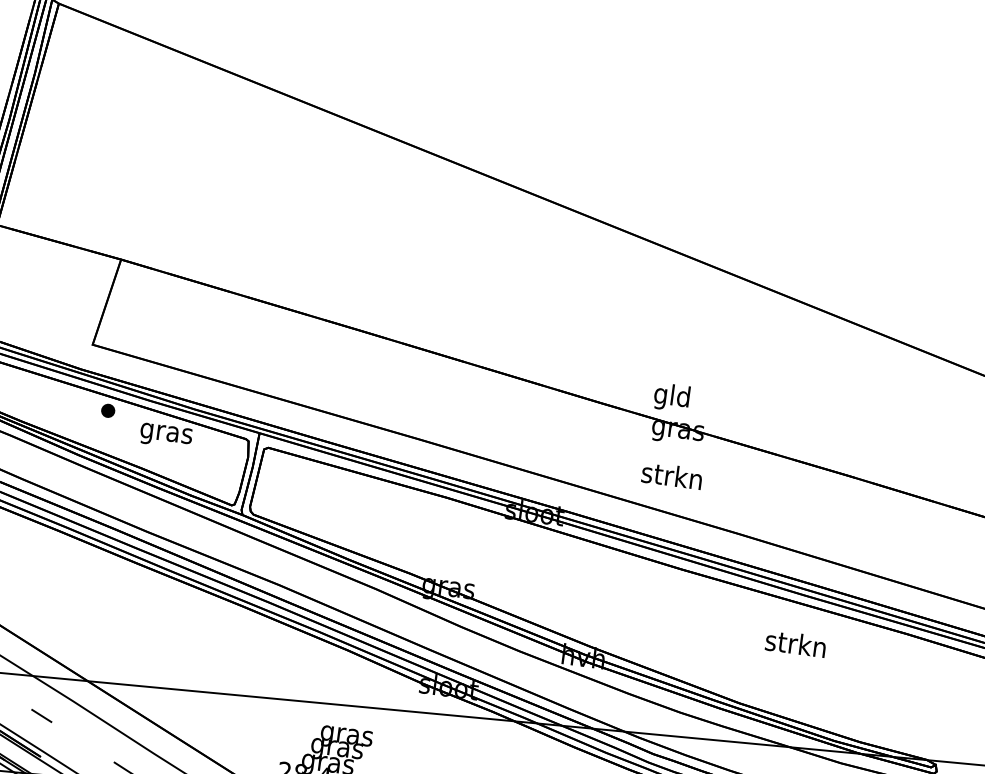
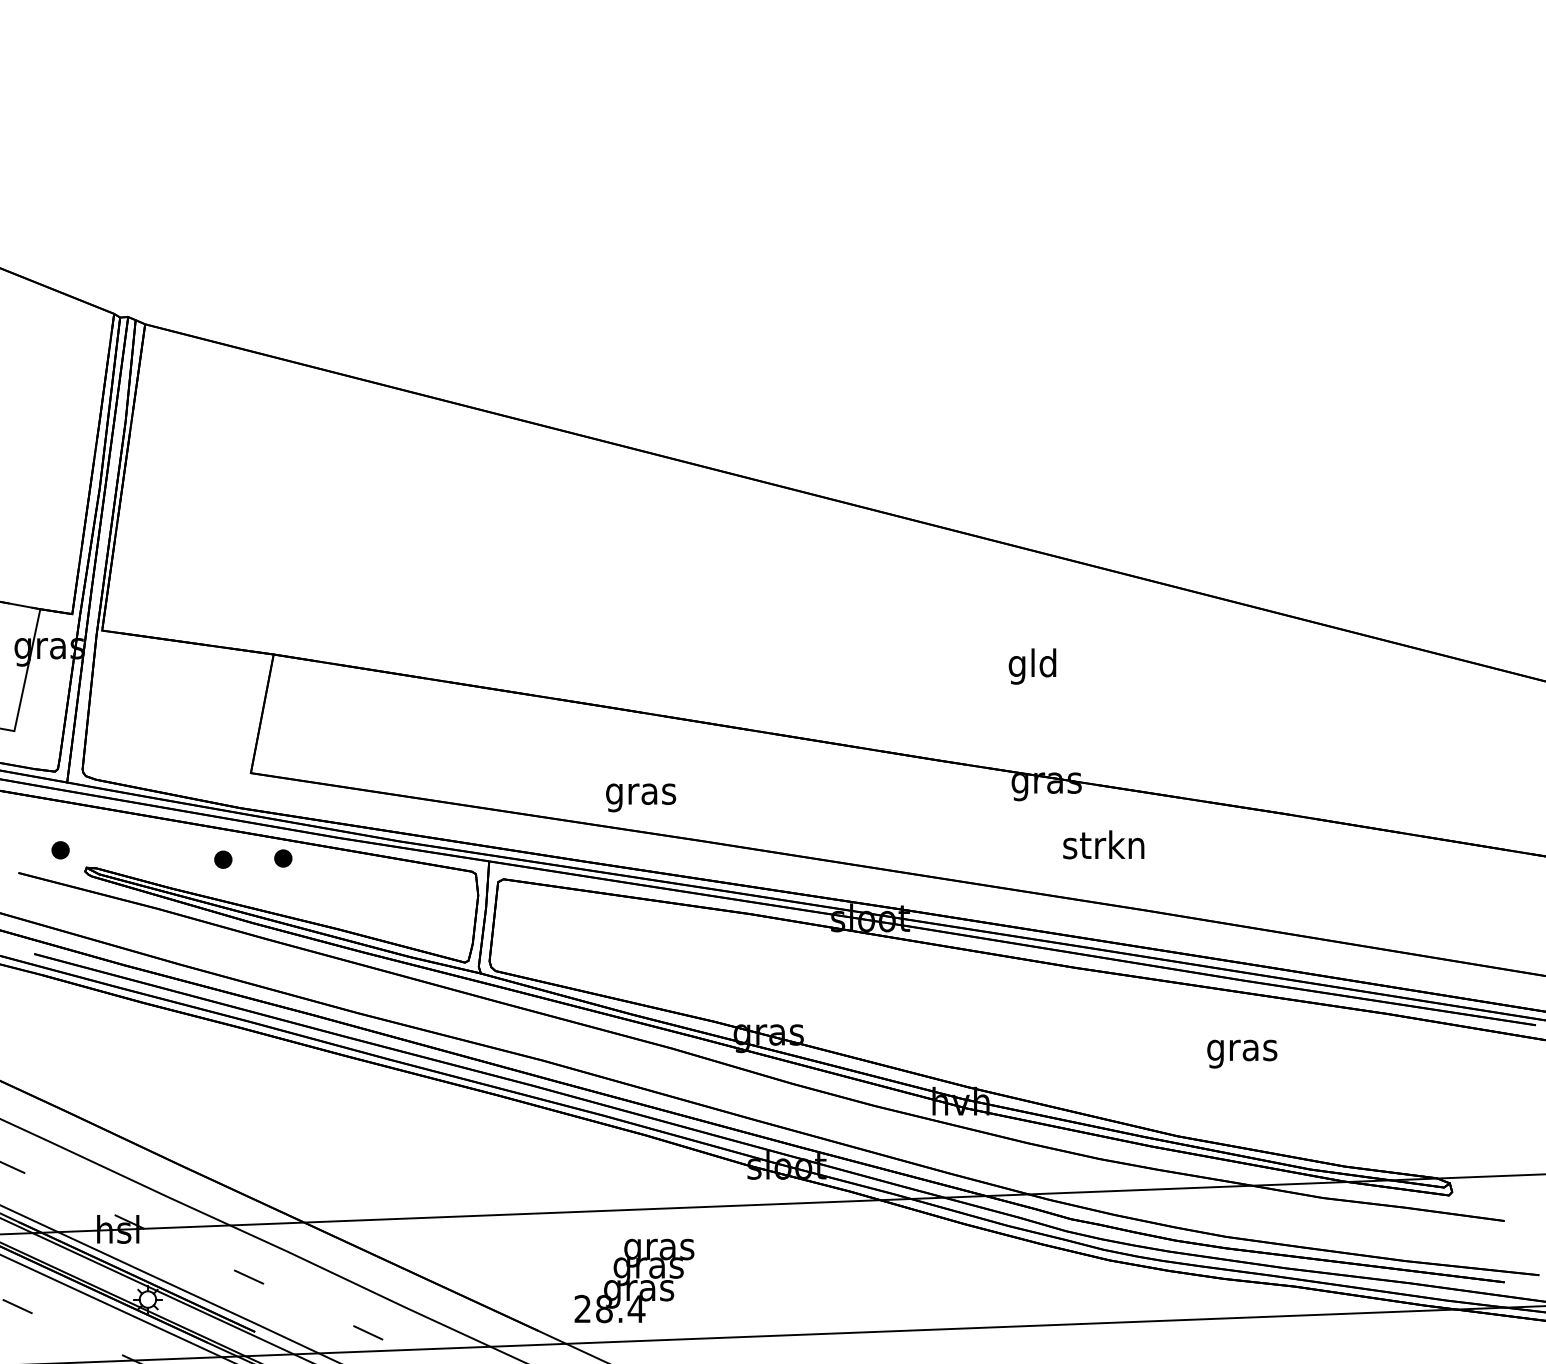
text: (671, 397) -> (1032, 666), moved
part: (64, 405) -> (223, 859), added
text: (166, 435) -> (641, 797), moved
text: (671, 475) -> (1103, 844), moved
text: (795, 646) -> (1241, 1050), strkn -> gras

